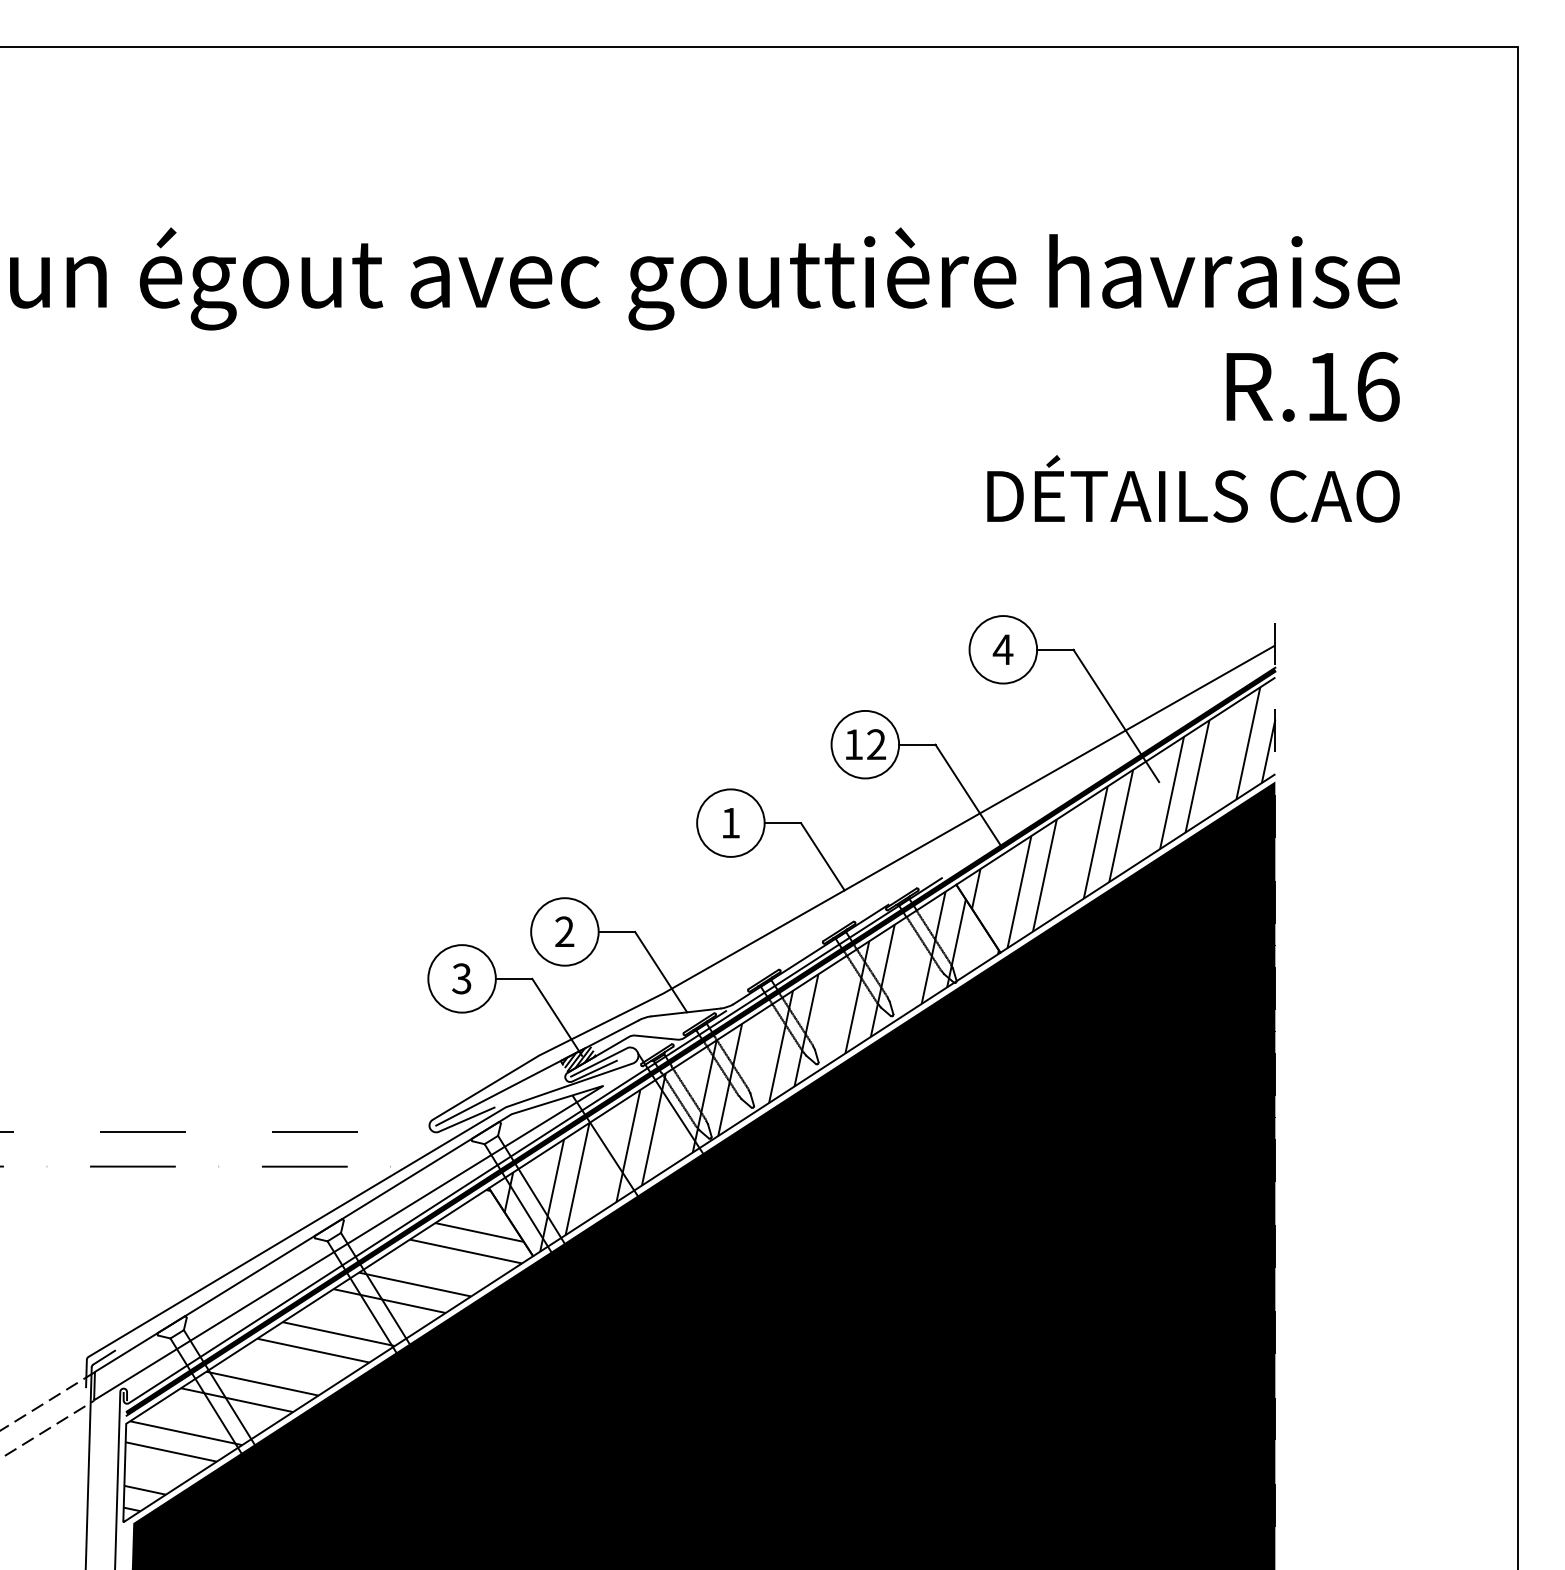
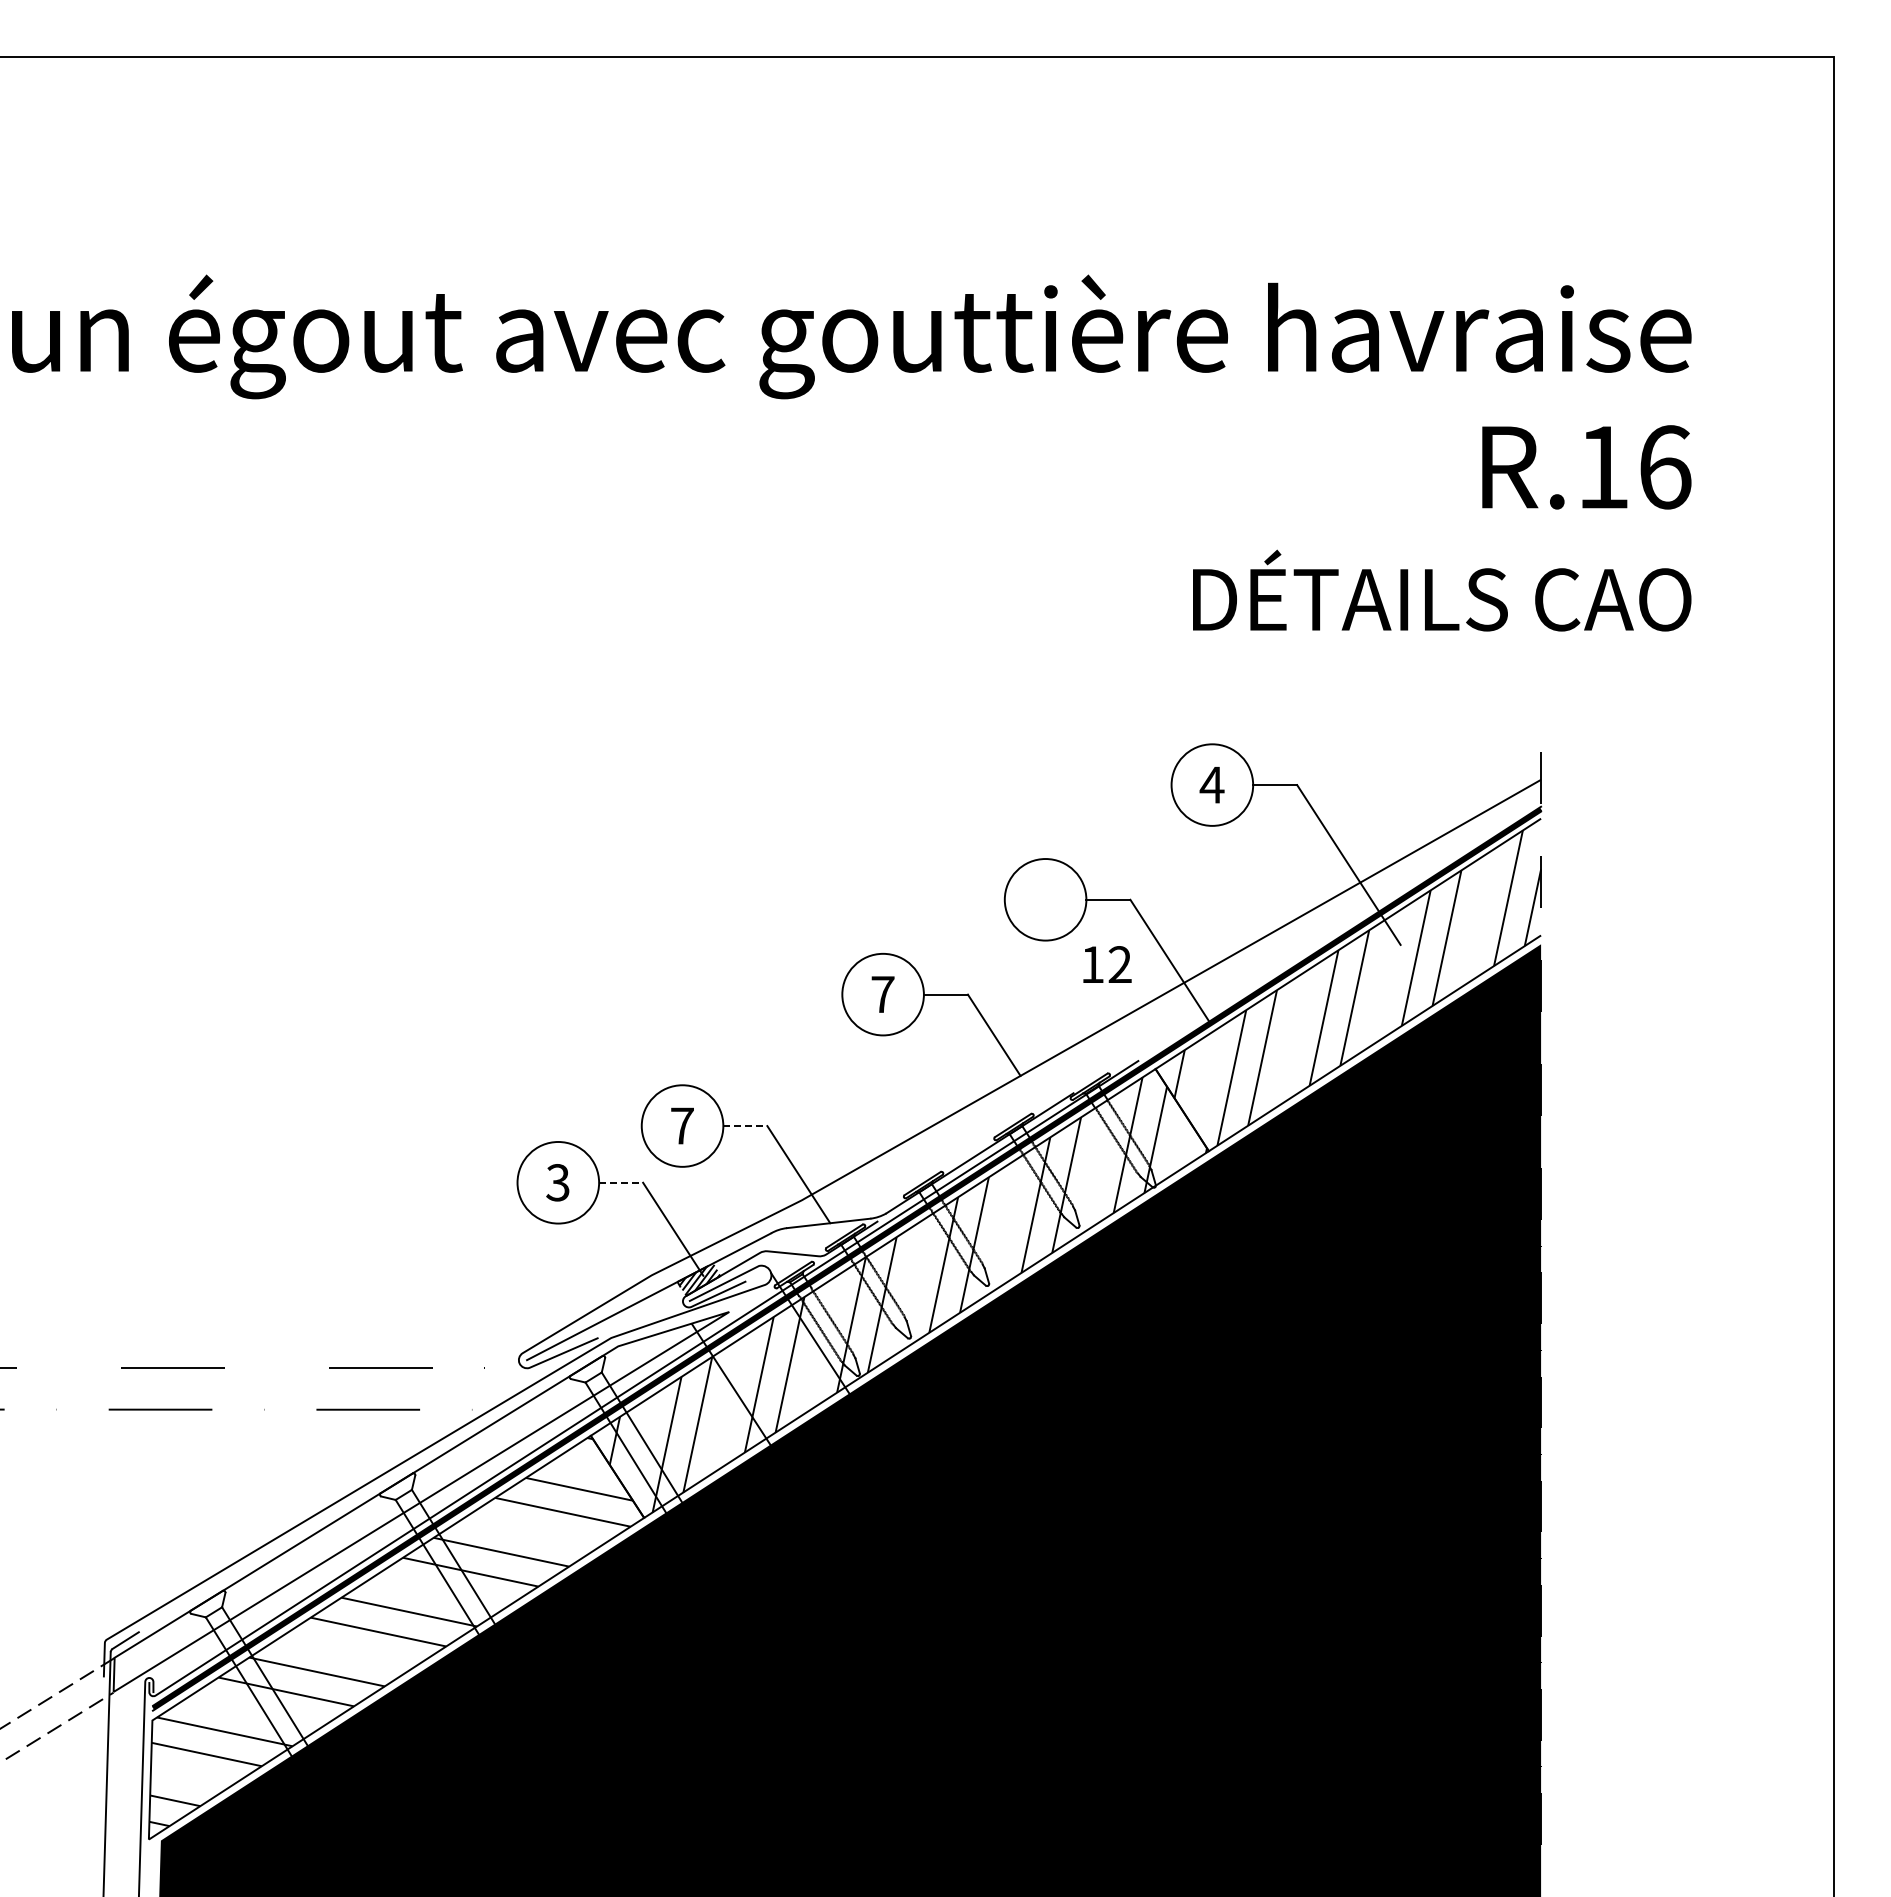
text: (866, 744) -> (1107, 964), moved
text: (730, 823) -> (882, 994), 1 -> 7
text: (564, 931) -> (682, 1125), 2 -> 7
line: (617, 932) -> (745, 1126), solid -> dashed
line: (514, 978) -> (621, 1182), solid -> dashed

